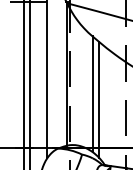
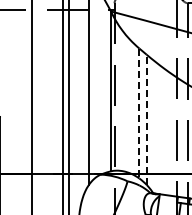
line: (92, 94) -> (139, 113), solid -> dashed
line: (98, 99) -> (146, 119), solid -> dashed

